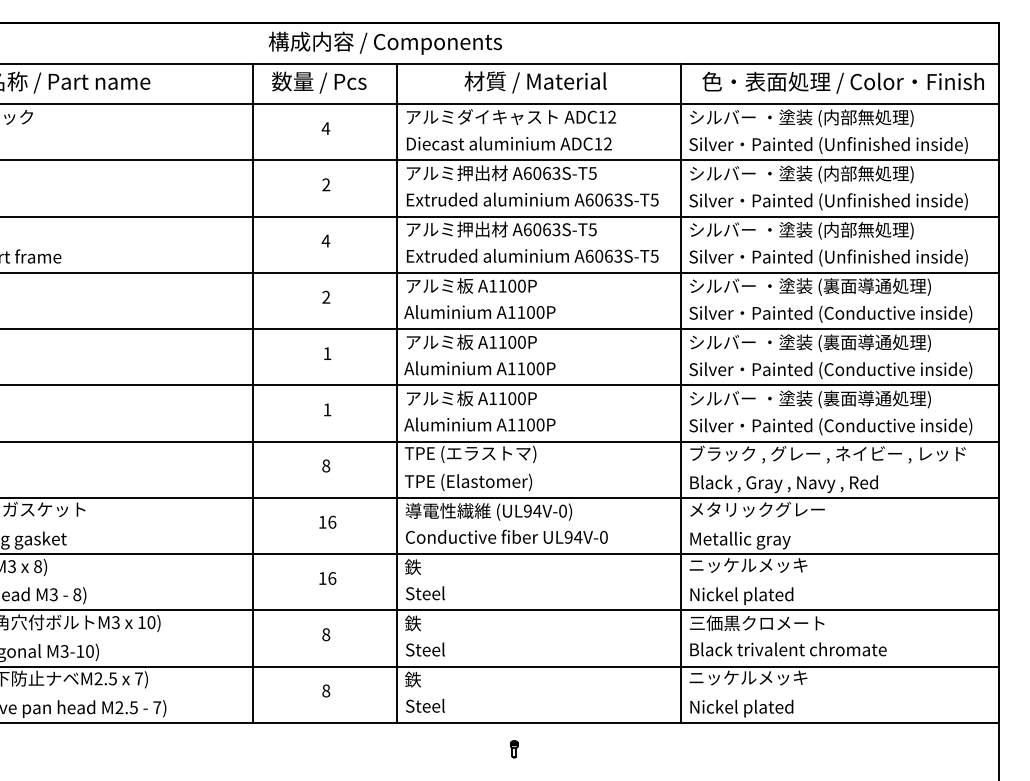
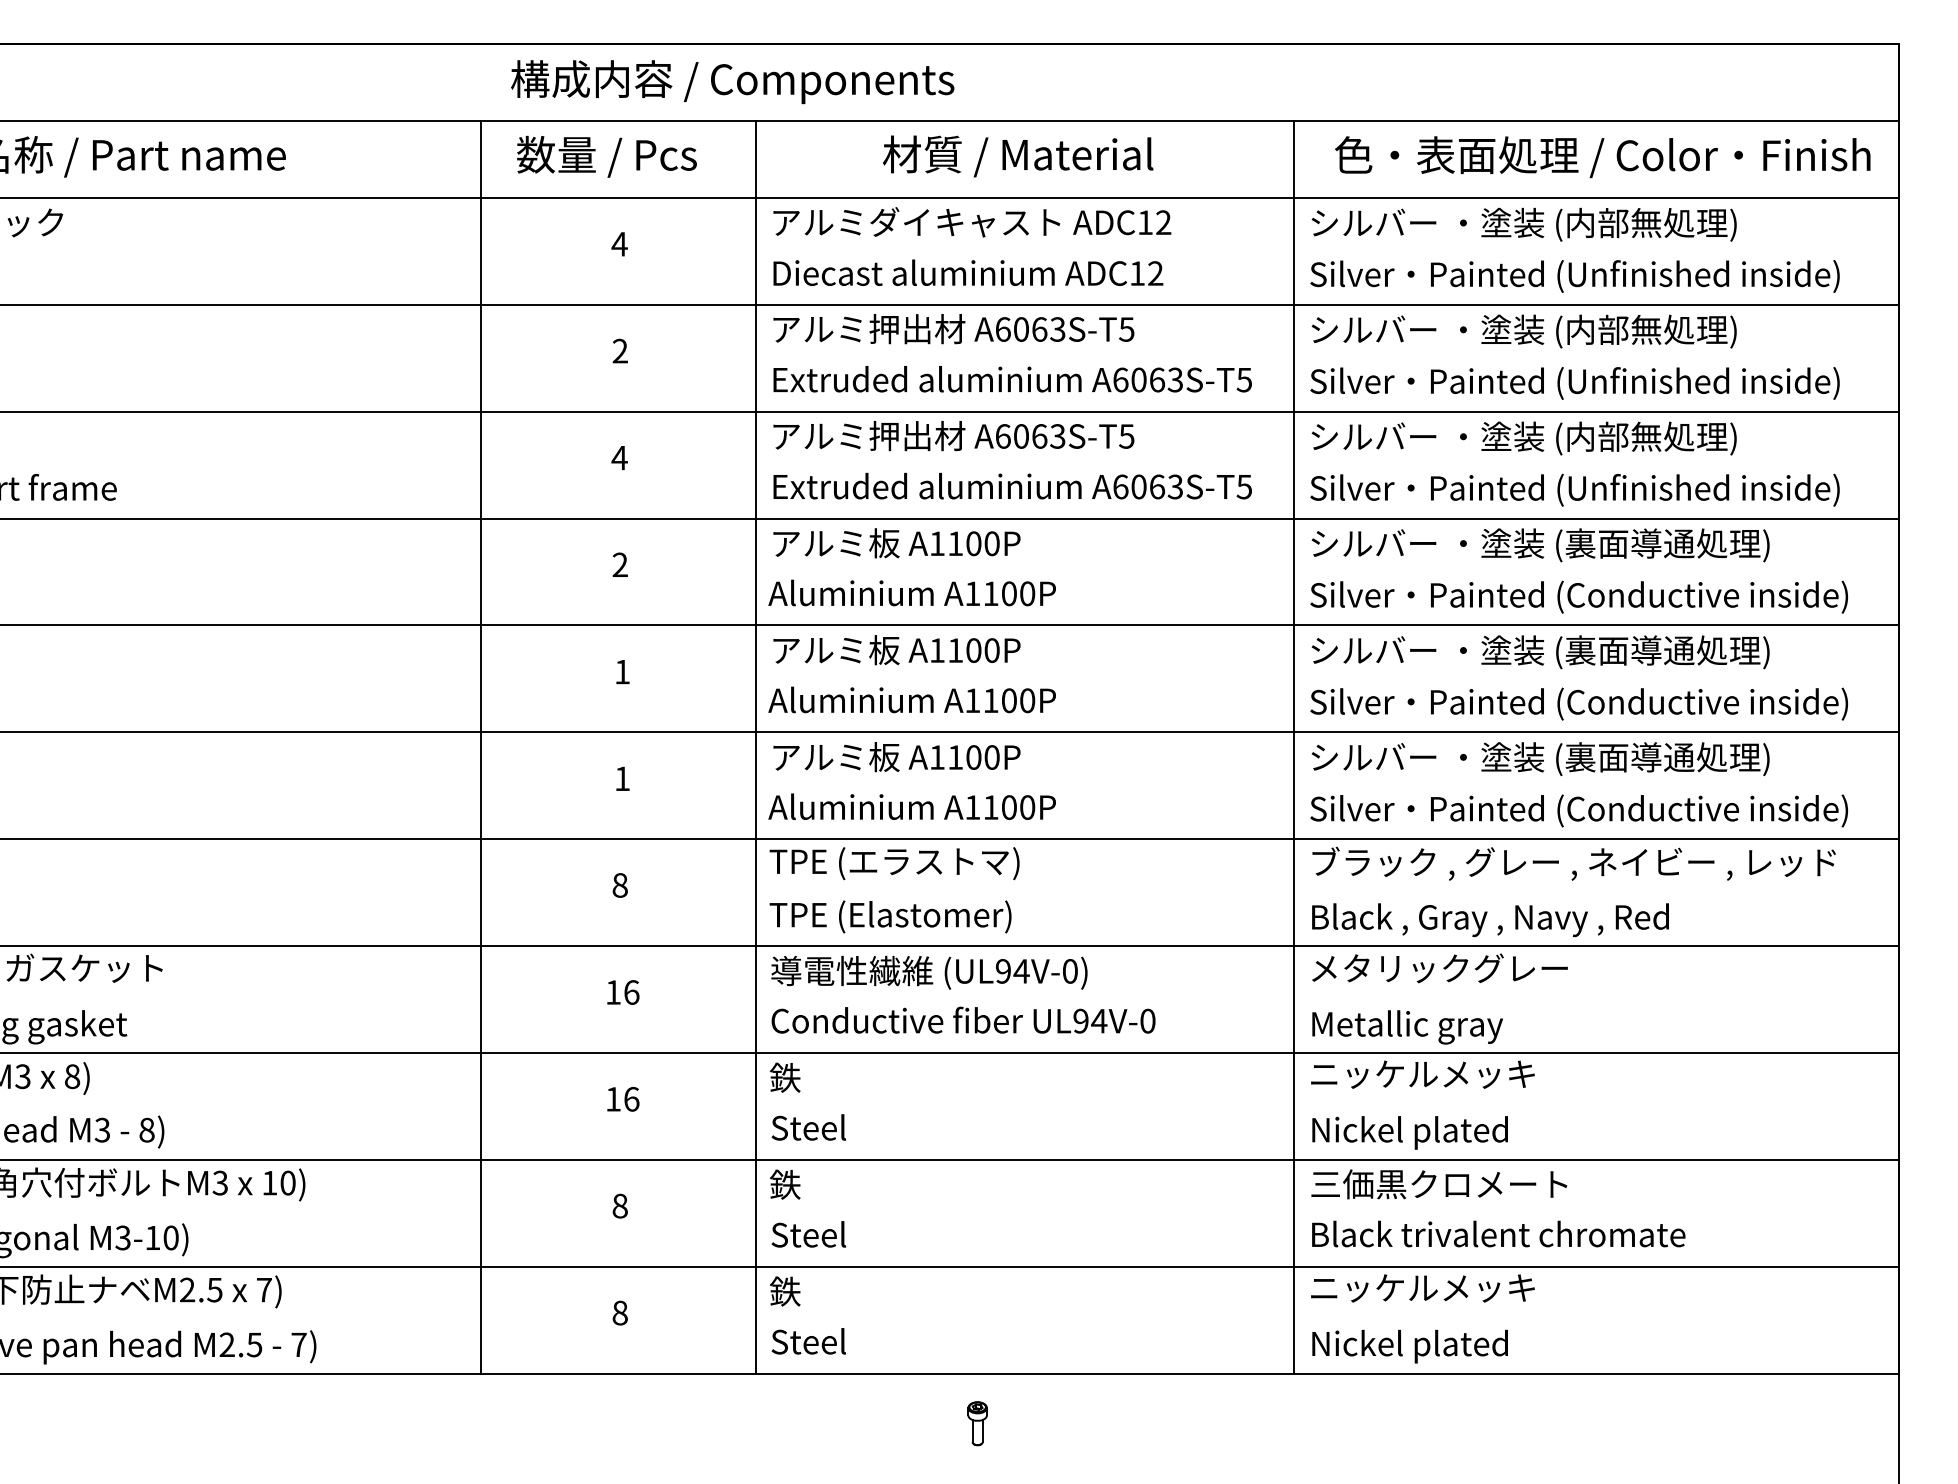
part: (514, 749) -> (978, 1424), size x1.4

